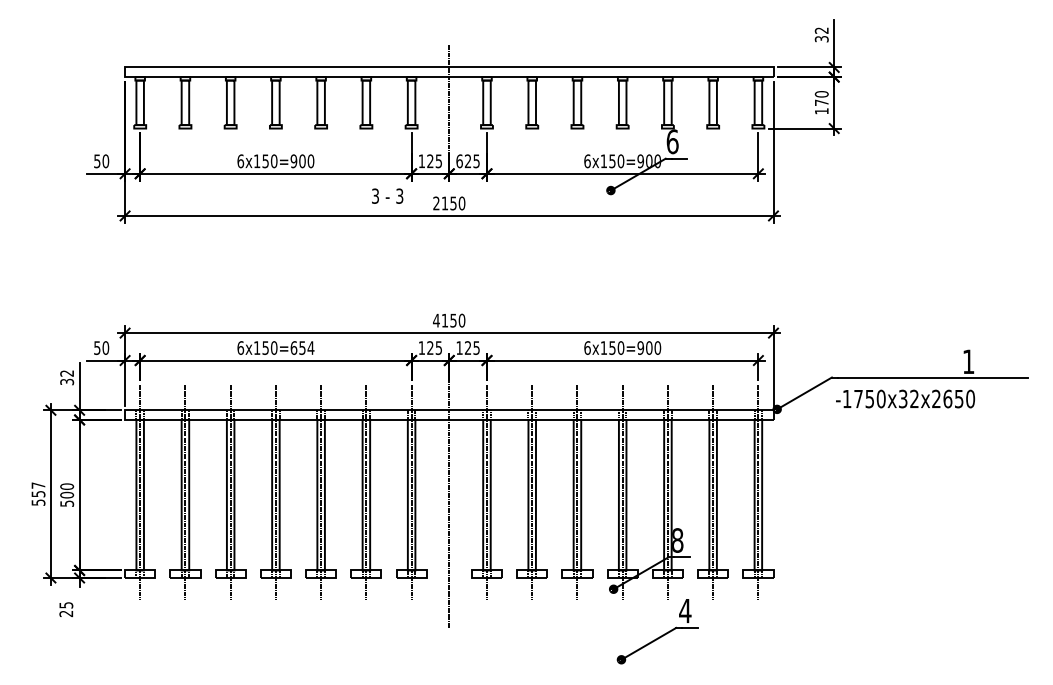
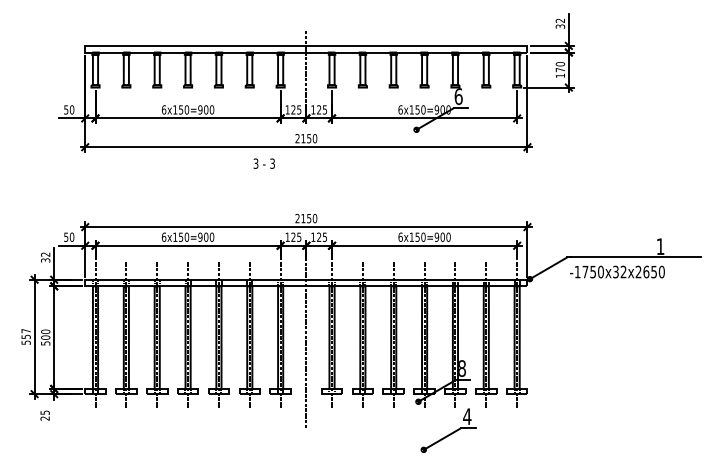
text: (459, 160) -> (313, 109), 625 -> 125
text: (386, 195) -> (263, 163), moved
text: (436, 320) -> (297, 218), 4150 -> 2150
text: (302, 346) -> (206, 236), 6x150=654 -> 6x150=900

